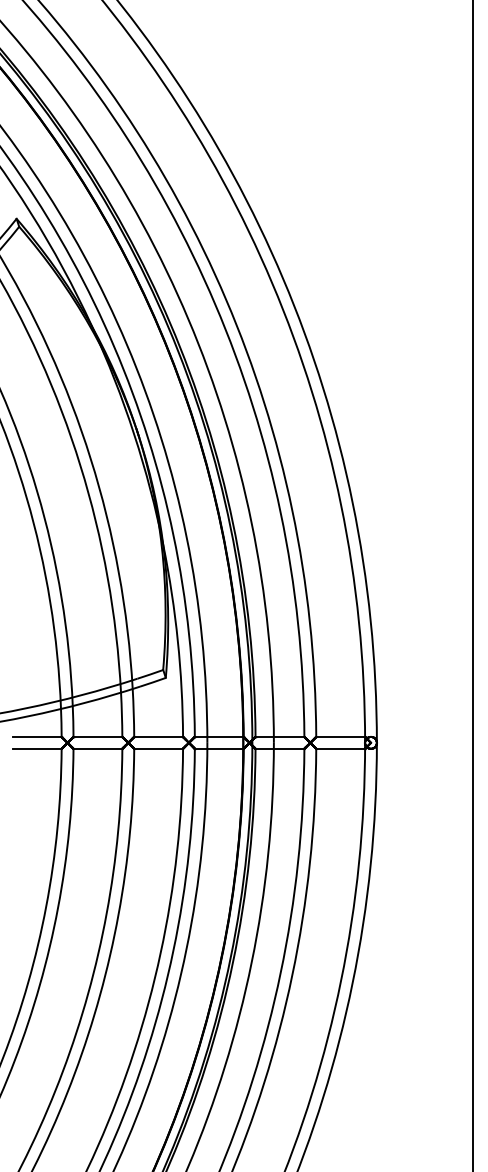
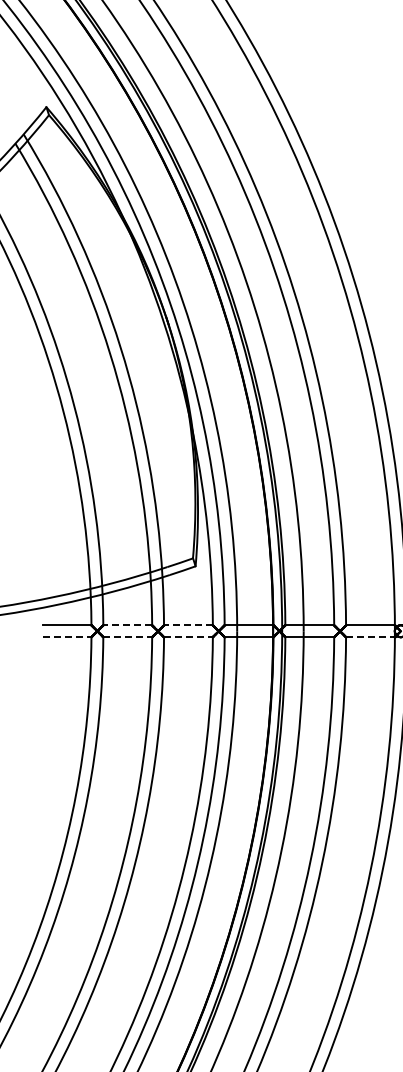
line: (97, 736) -> (127, 624), solid -> dashed
line: (158, 736) -> (188, 624), solid -> dashed
line: (37, 748) -> (67, 636), solid -> dashed
line: (98, 748) -> (128, 636), solid -> dashed
line: (159, 748) -> (189, 636), solid -> dashed
line: (341, 748) -> (371, 636), solid -> dashed

